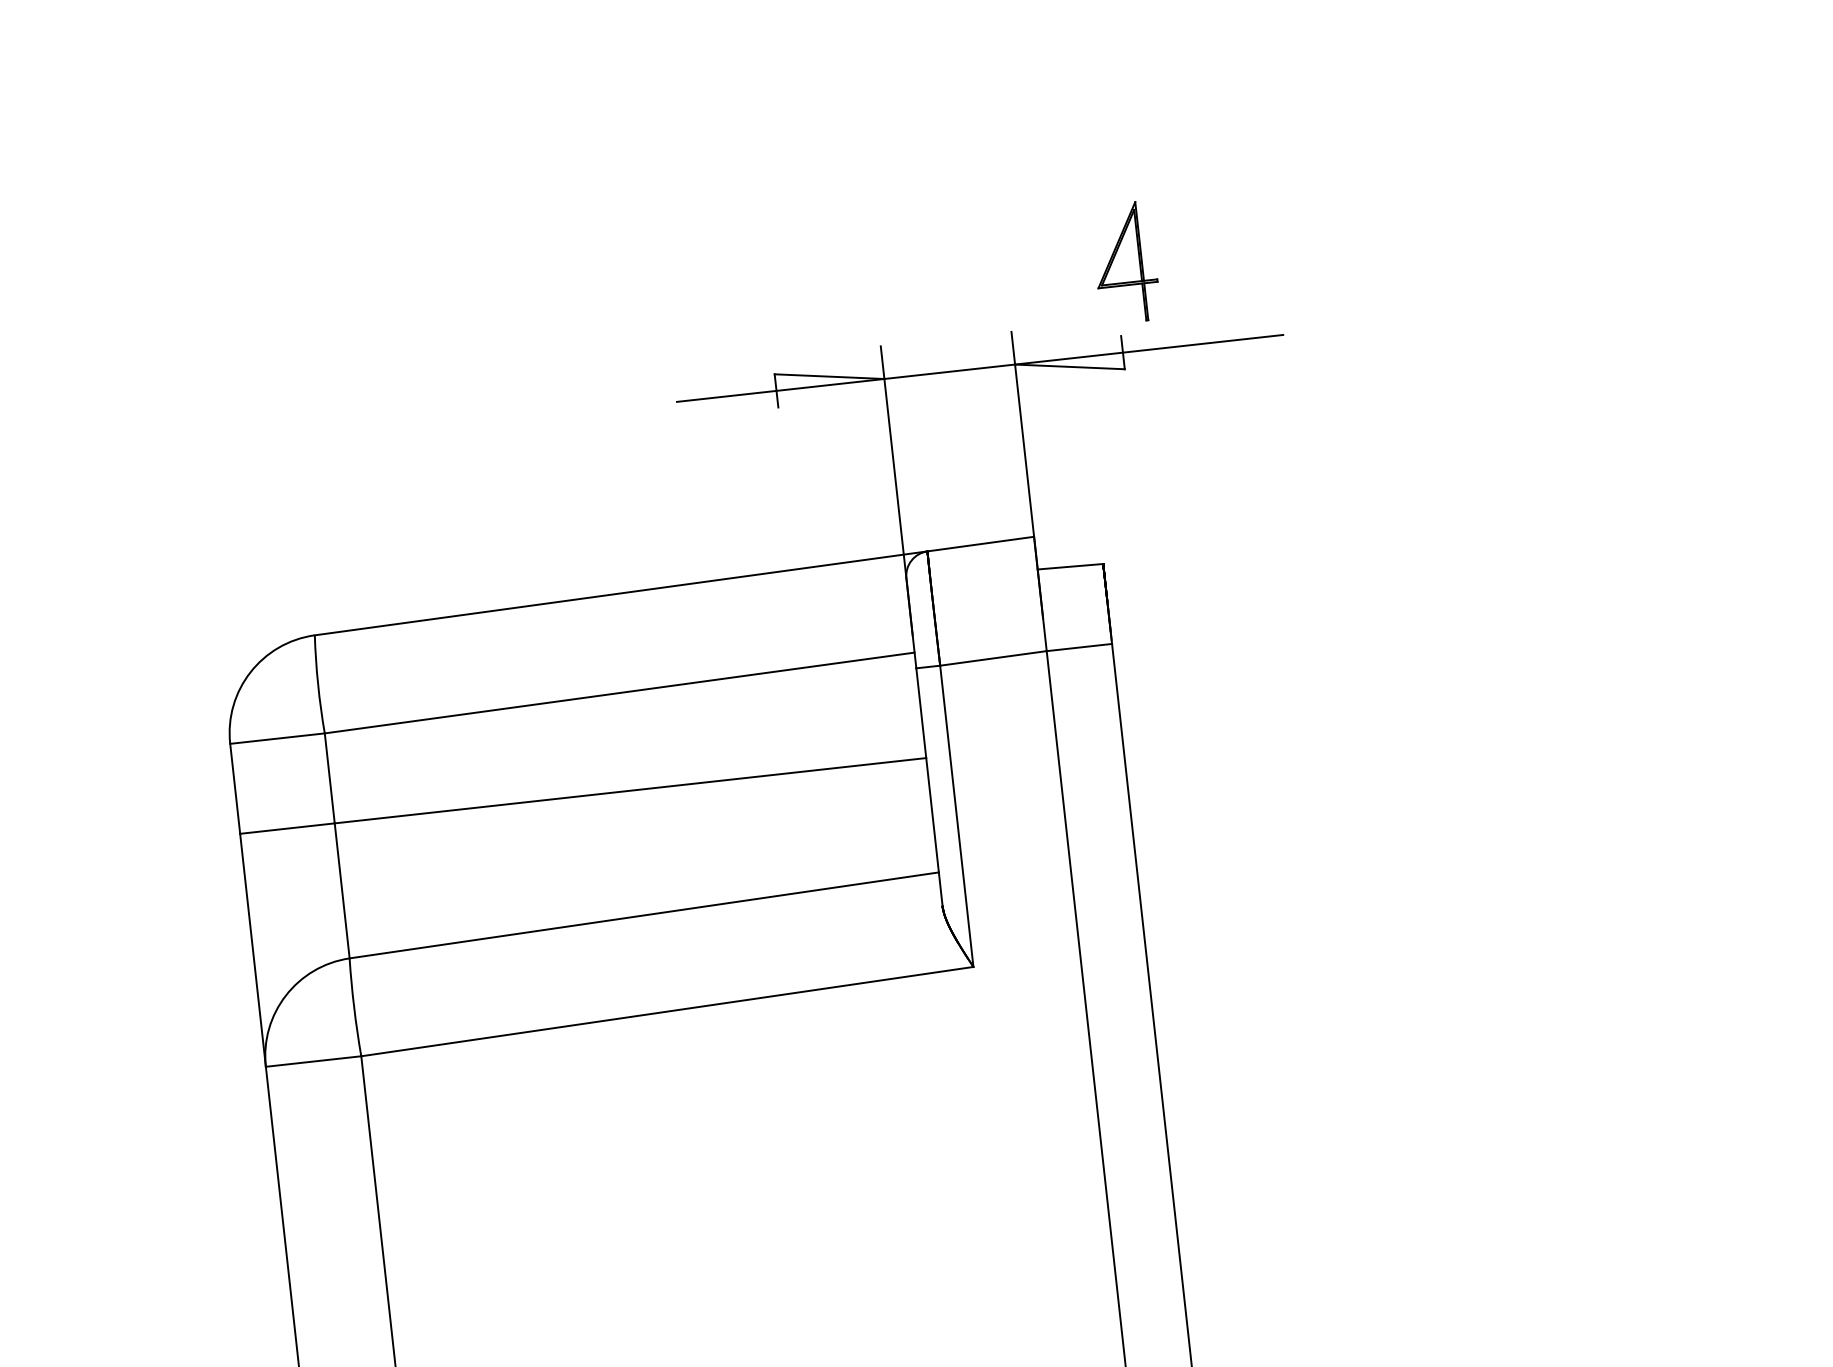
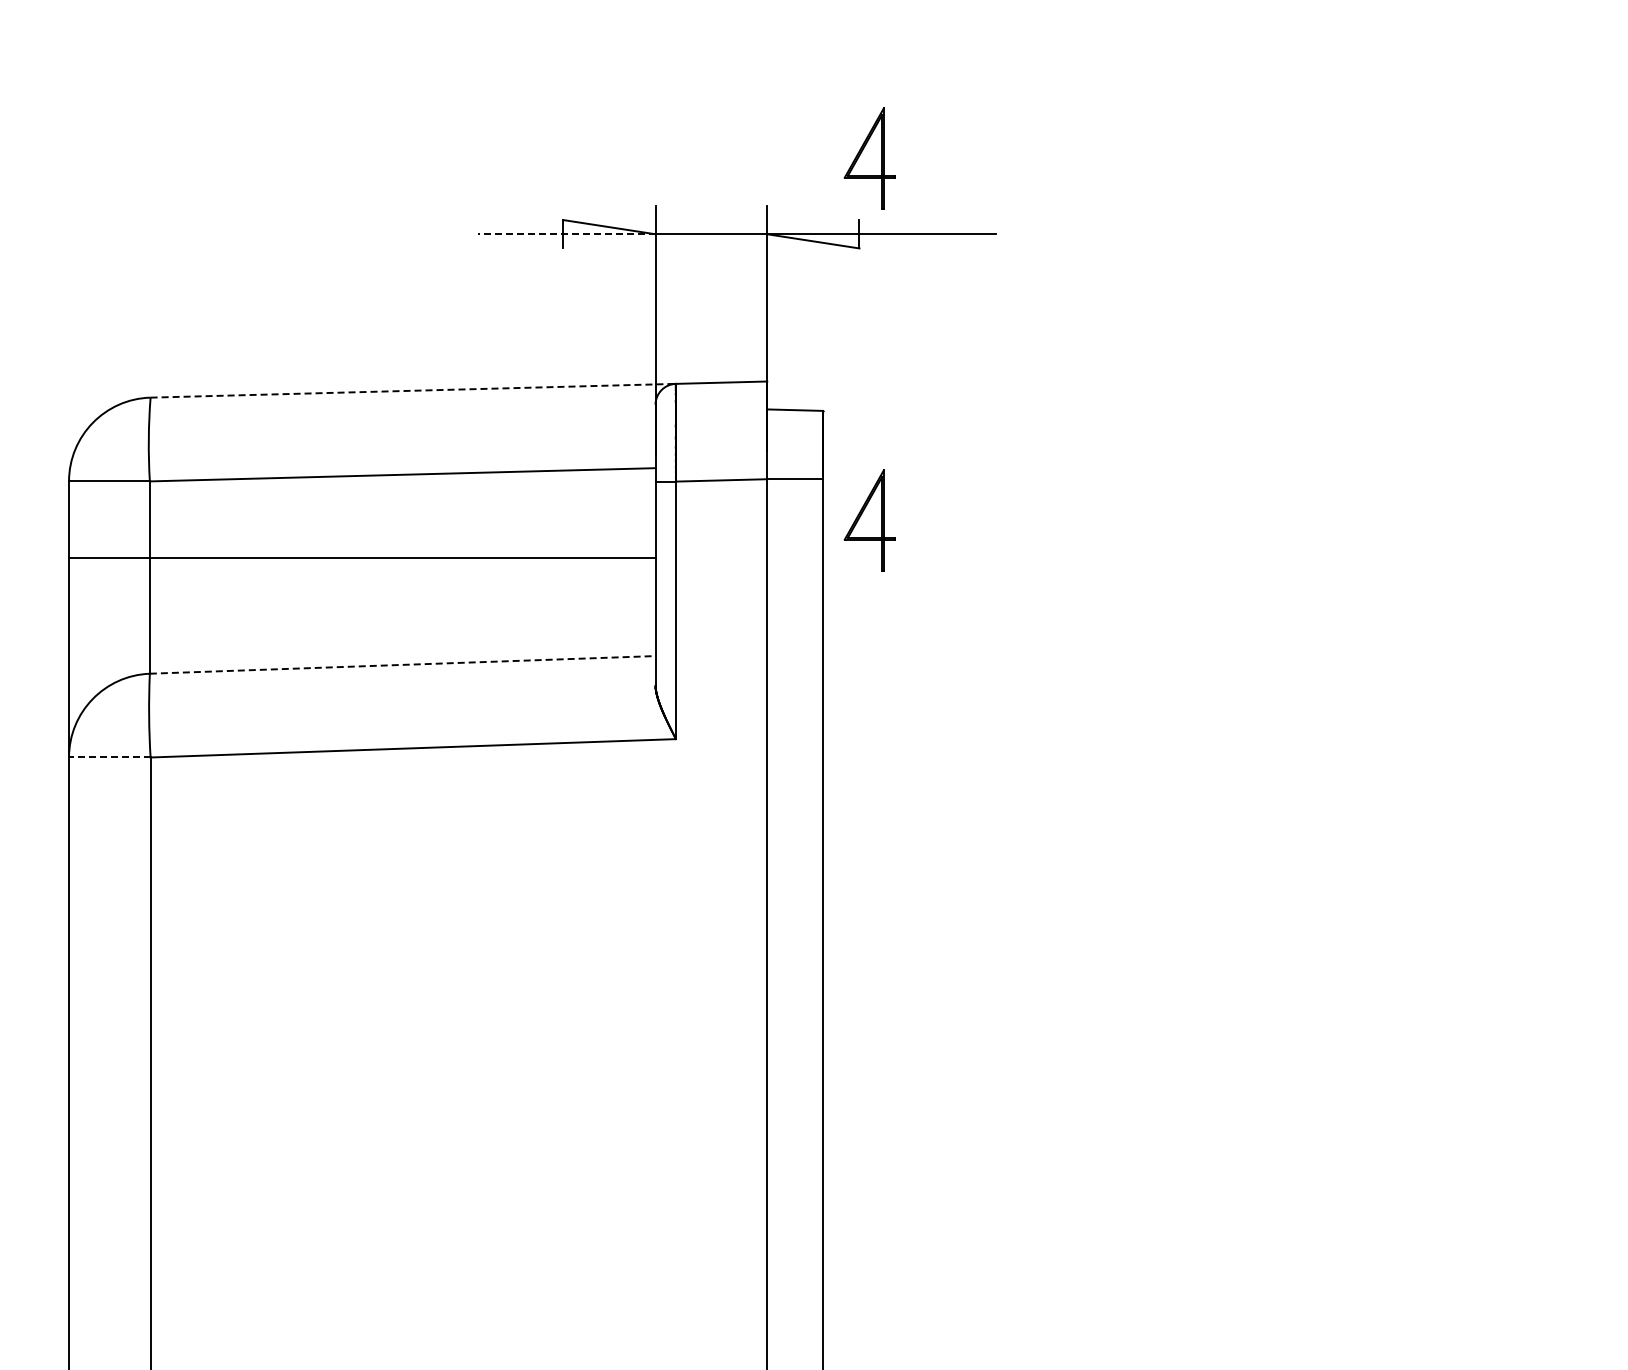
line: (780, 390) -> (566, 234), solid -> dashed
line: (621, 593) -> (413, 390), solid -> dashed
part: (1171, 686) -> (869, 520), added
line: (643, 914) -> (402, 664), solid -> dashed
line: (313, 1061) -> (109, 757), solid -> dashed

